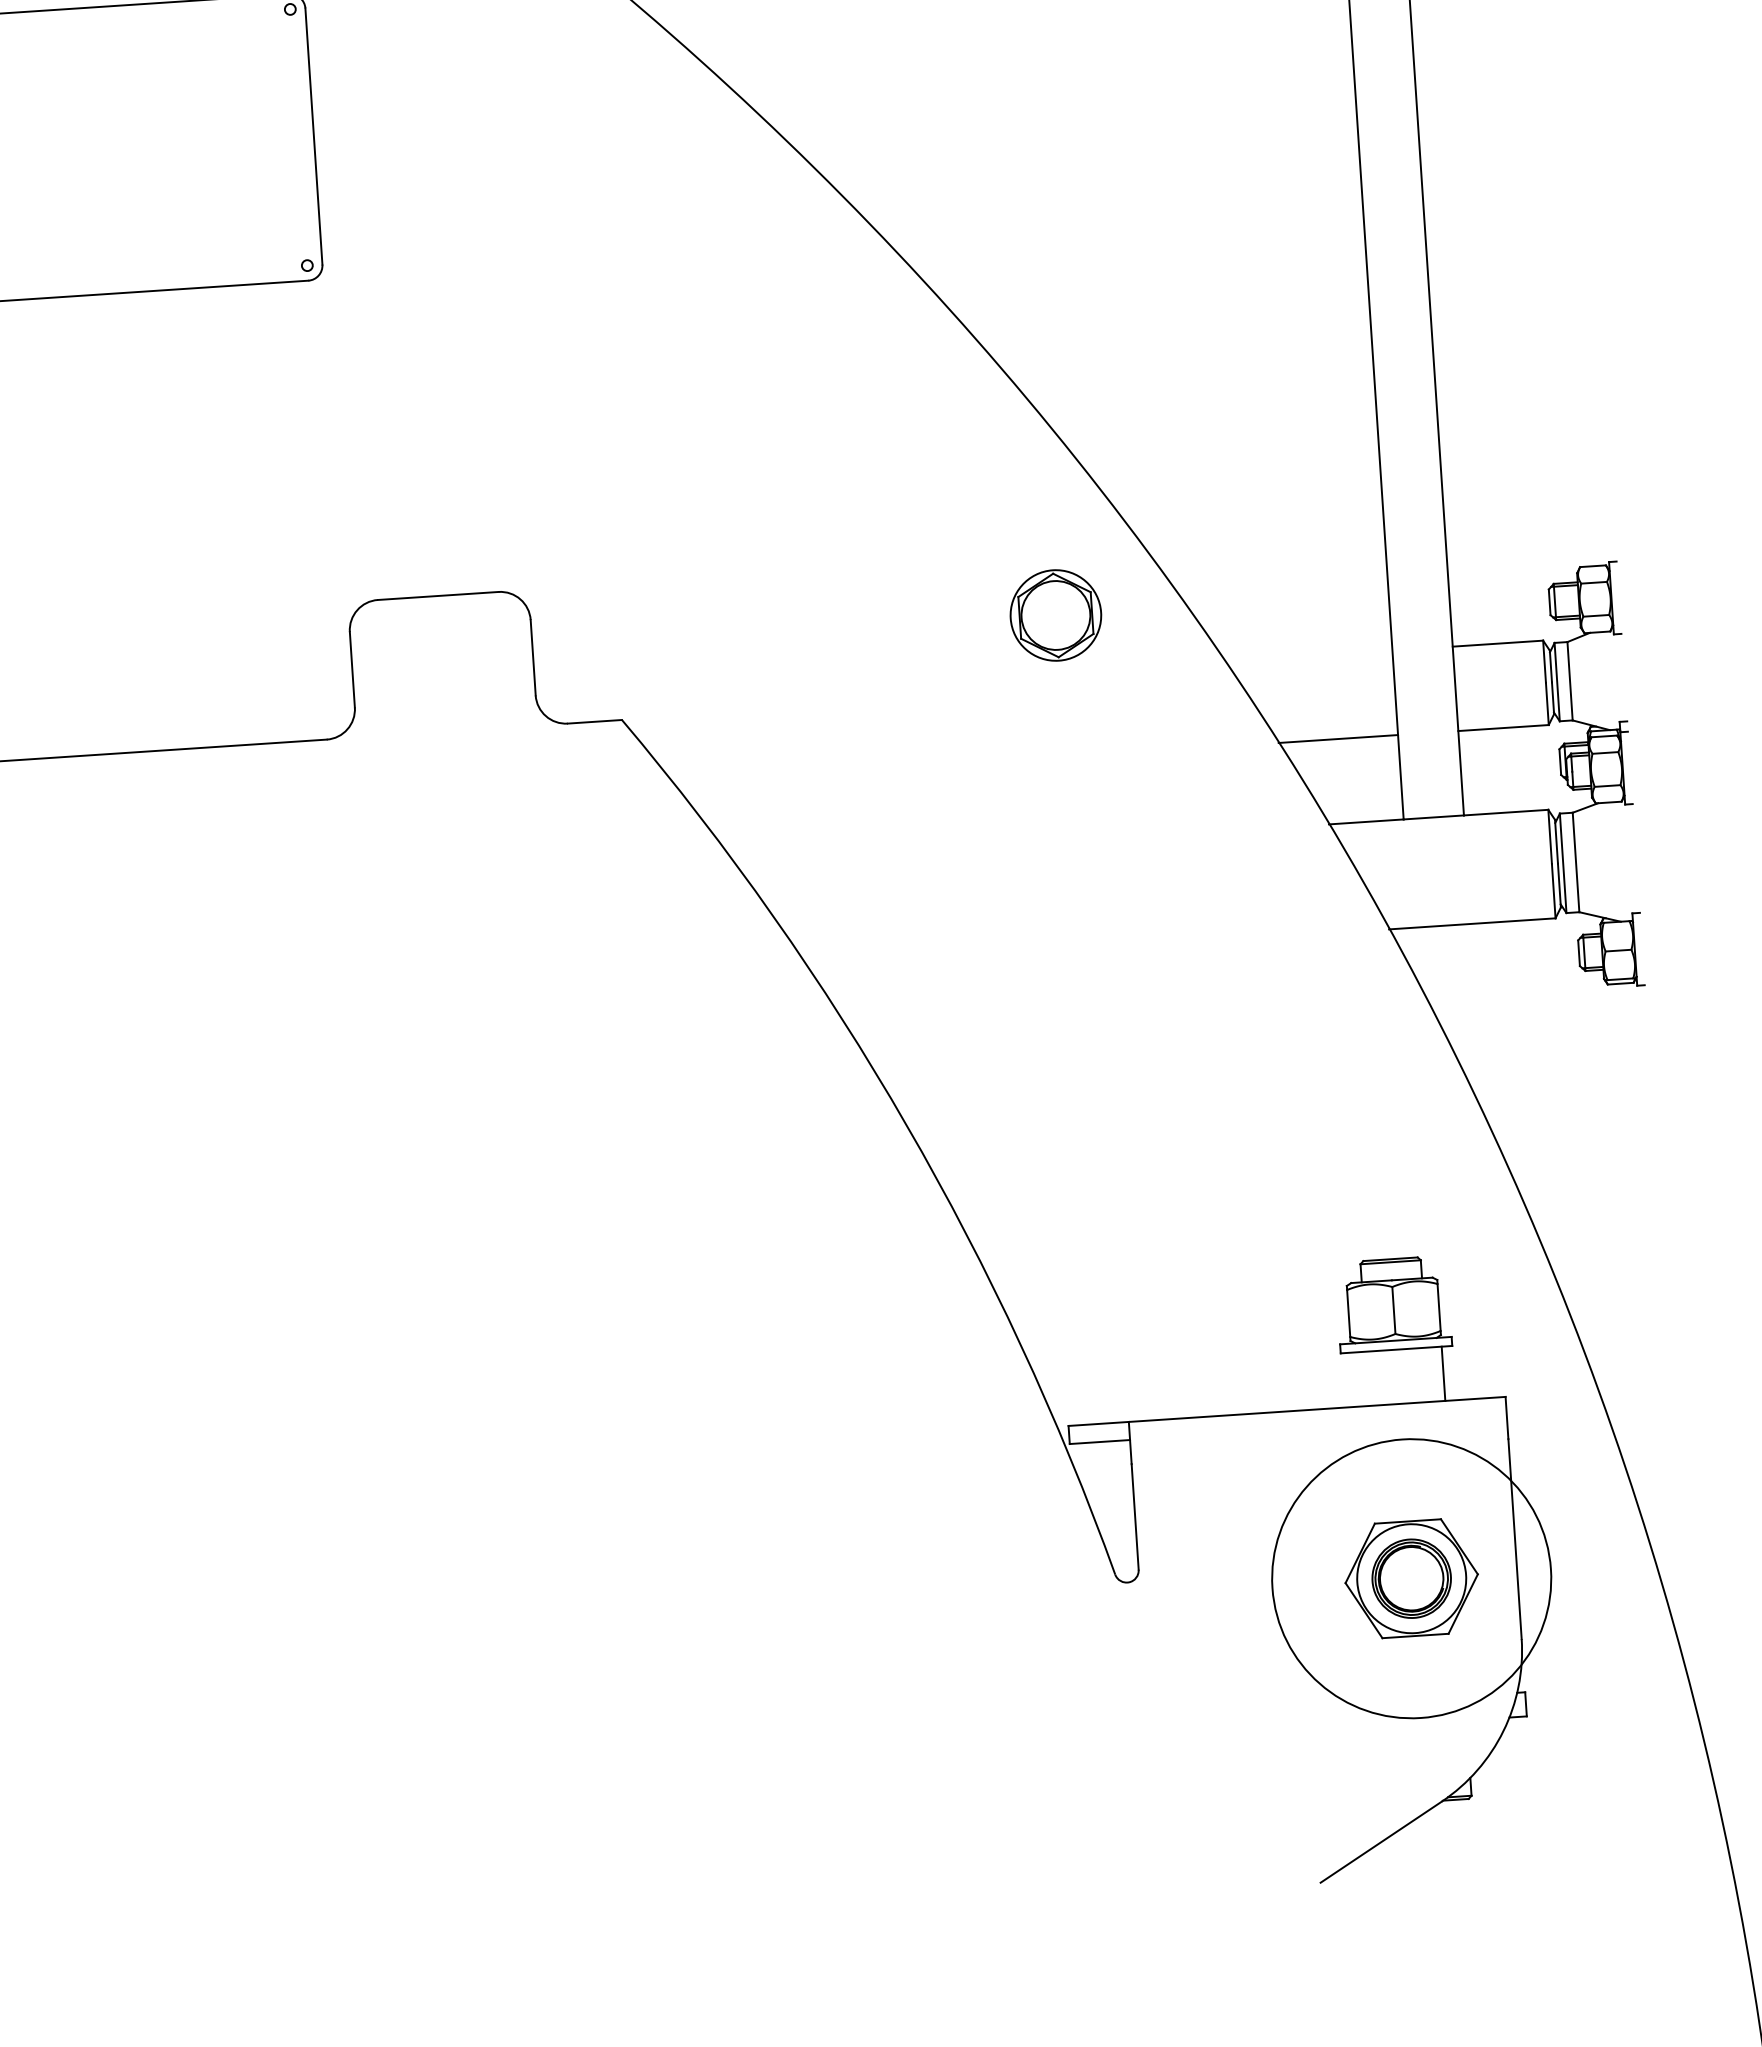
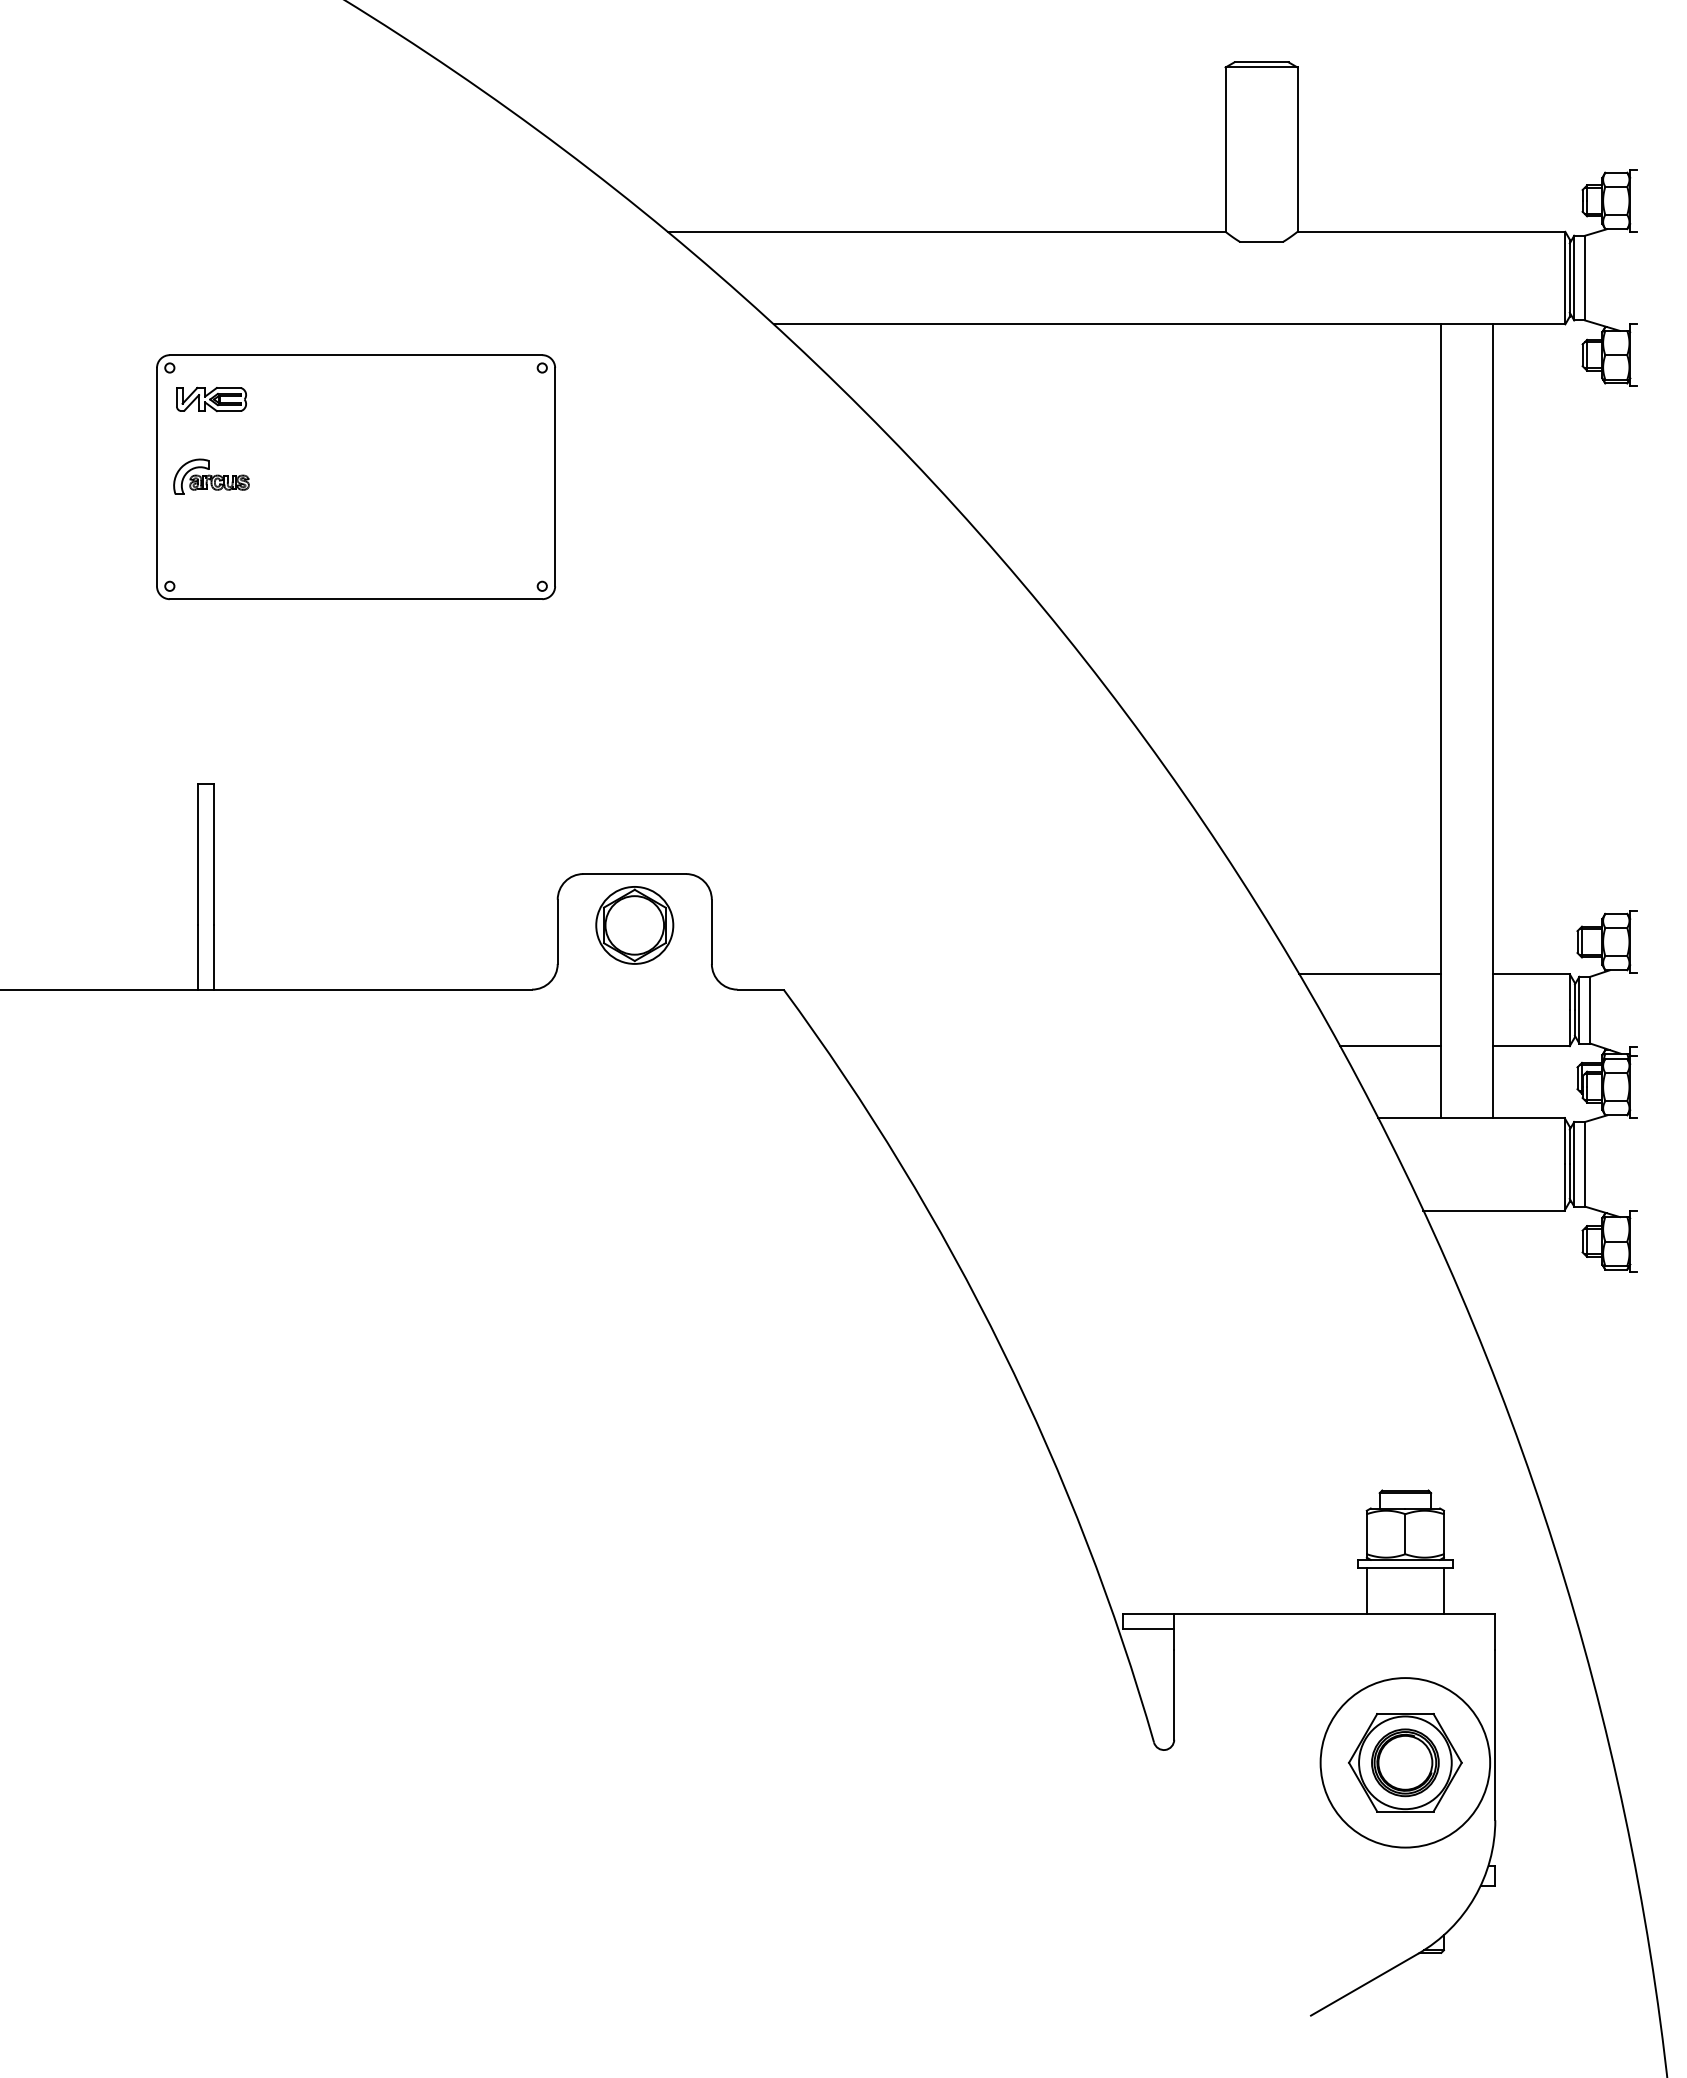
part: (1055, 615) -> (634, 925), moved
line: (1308, 656) -> (1369, 974), added
line: (1352, 1379) -> (1366, 1590), added
circle: (1411, 1578) -> (1405, 1762), size x0.71

